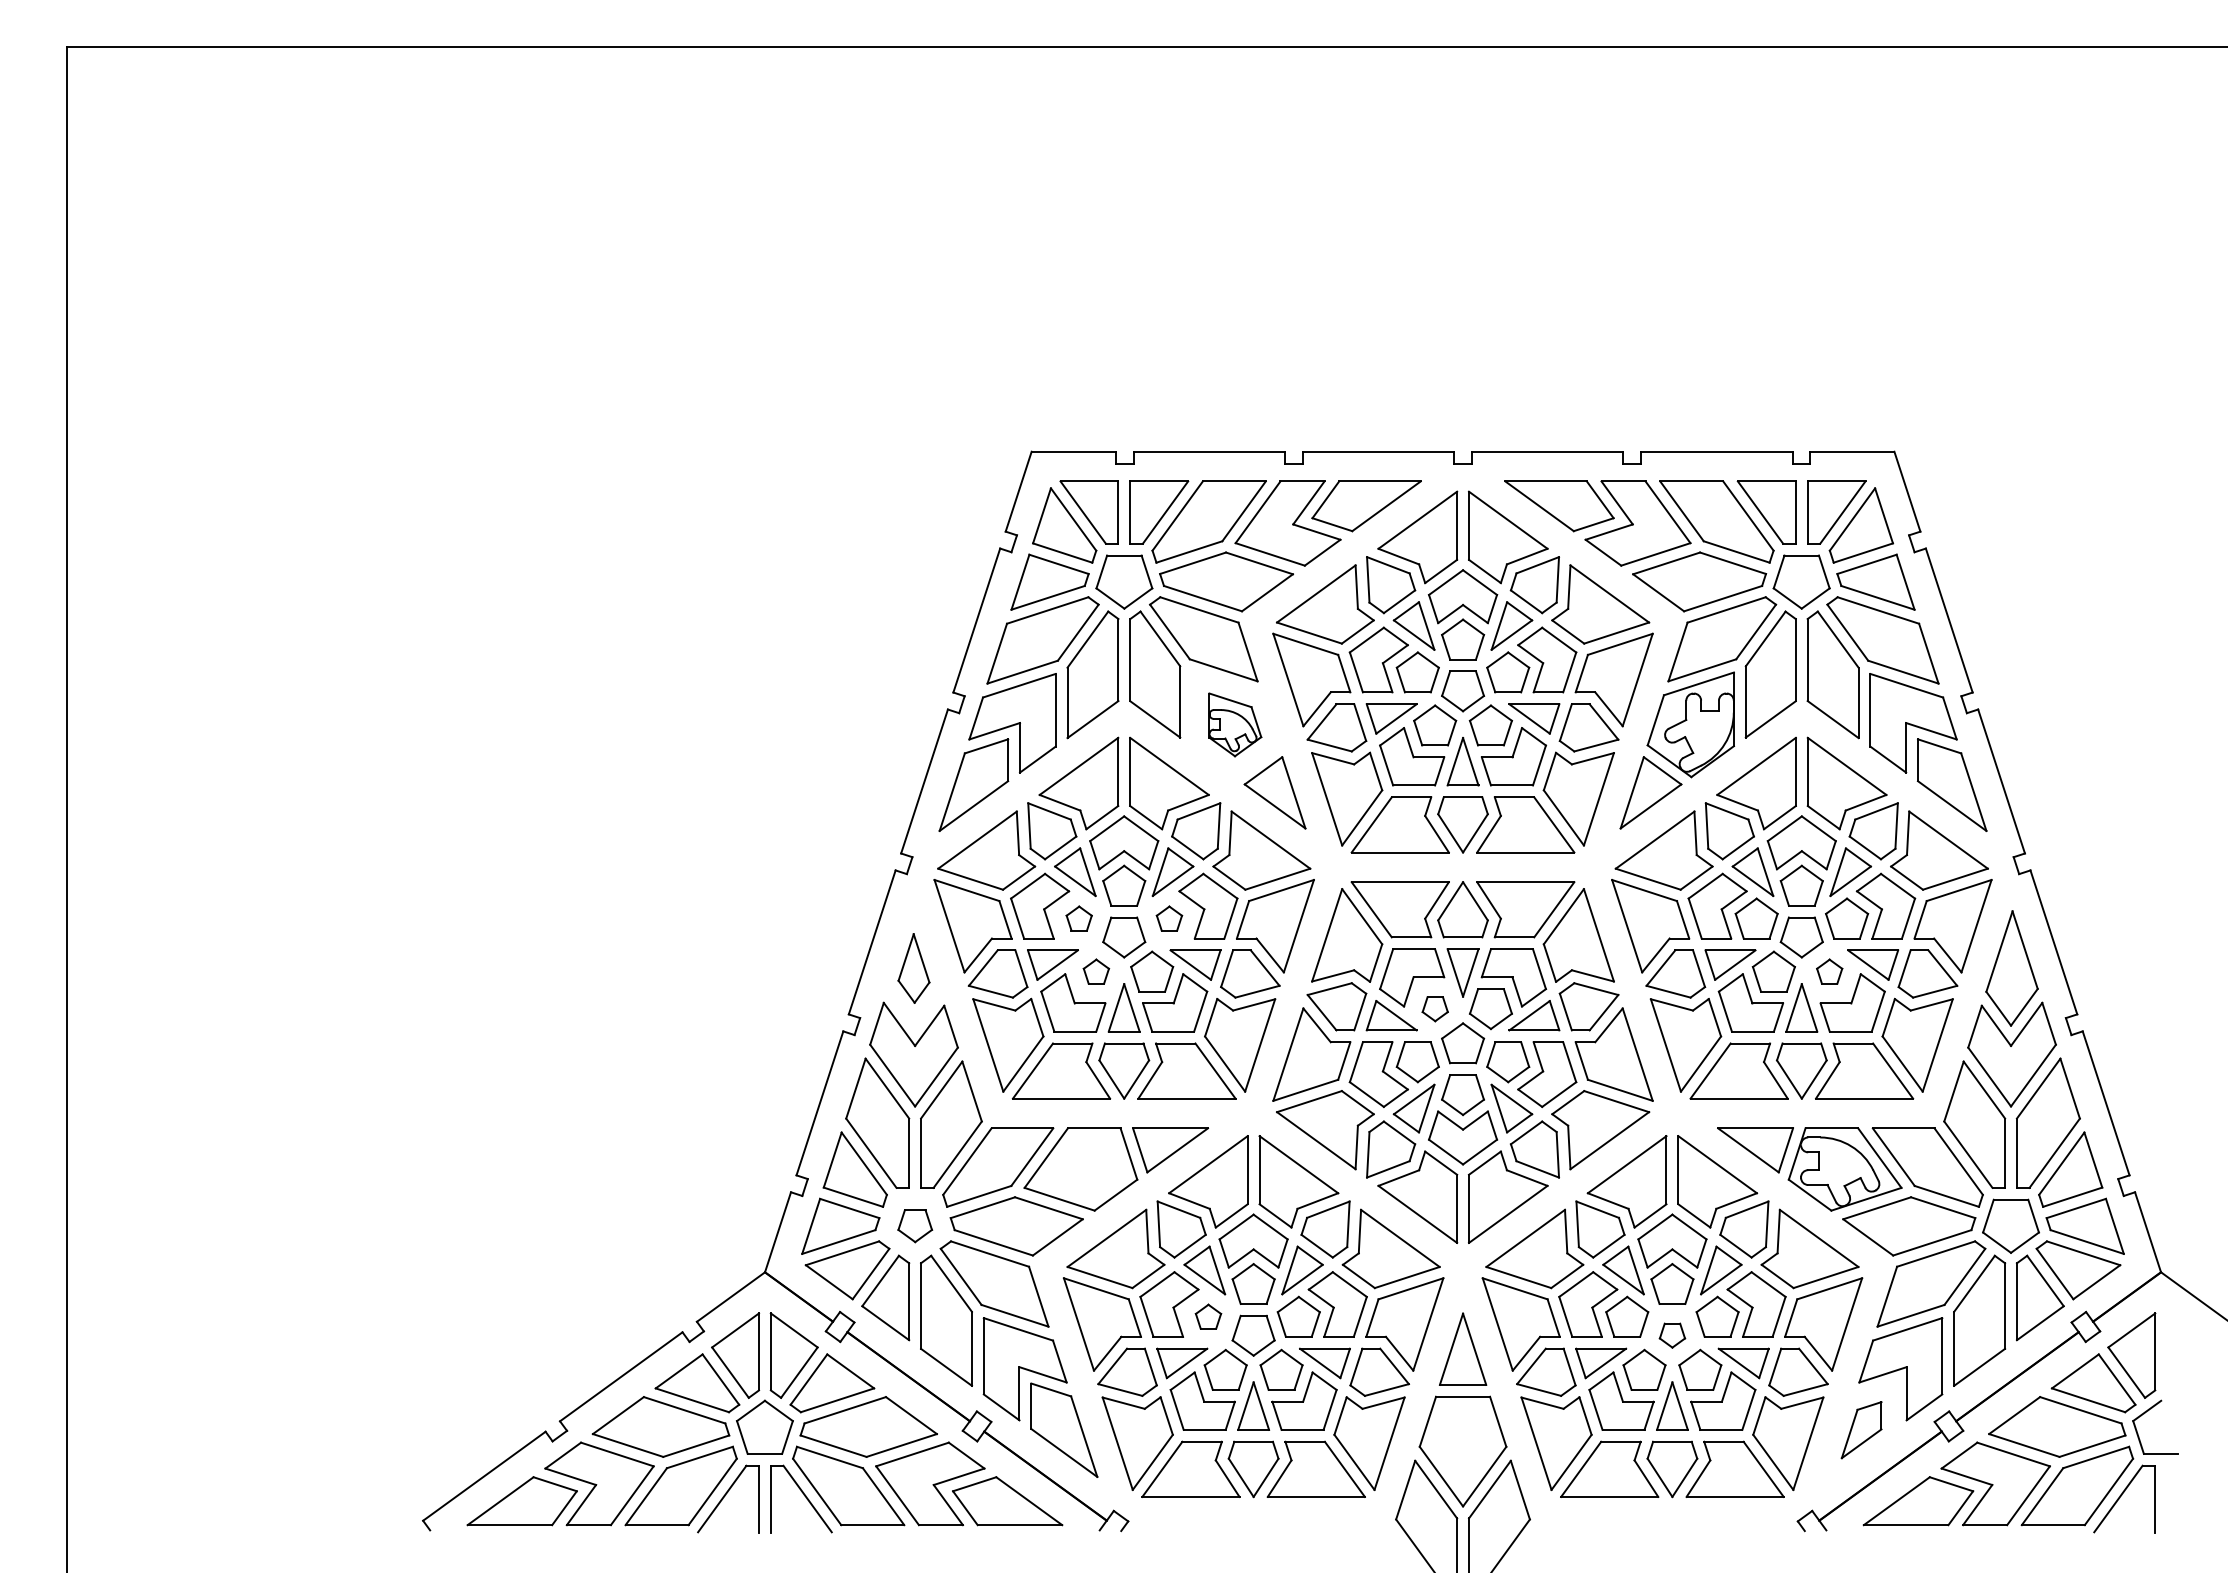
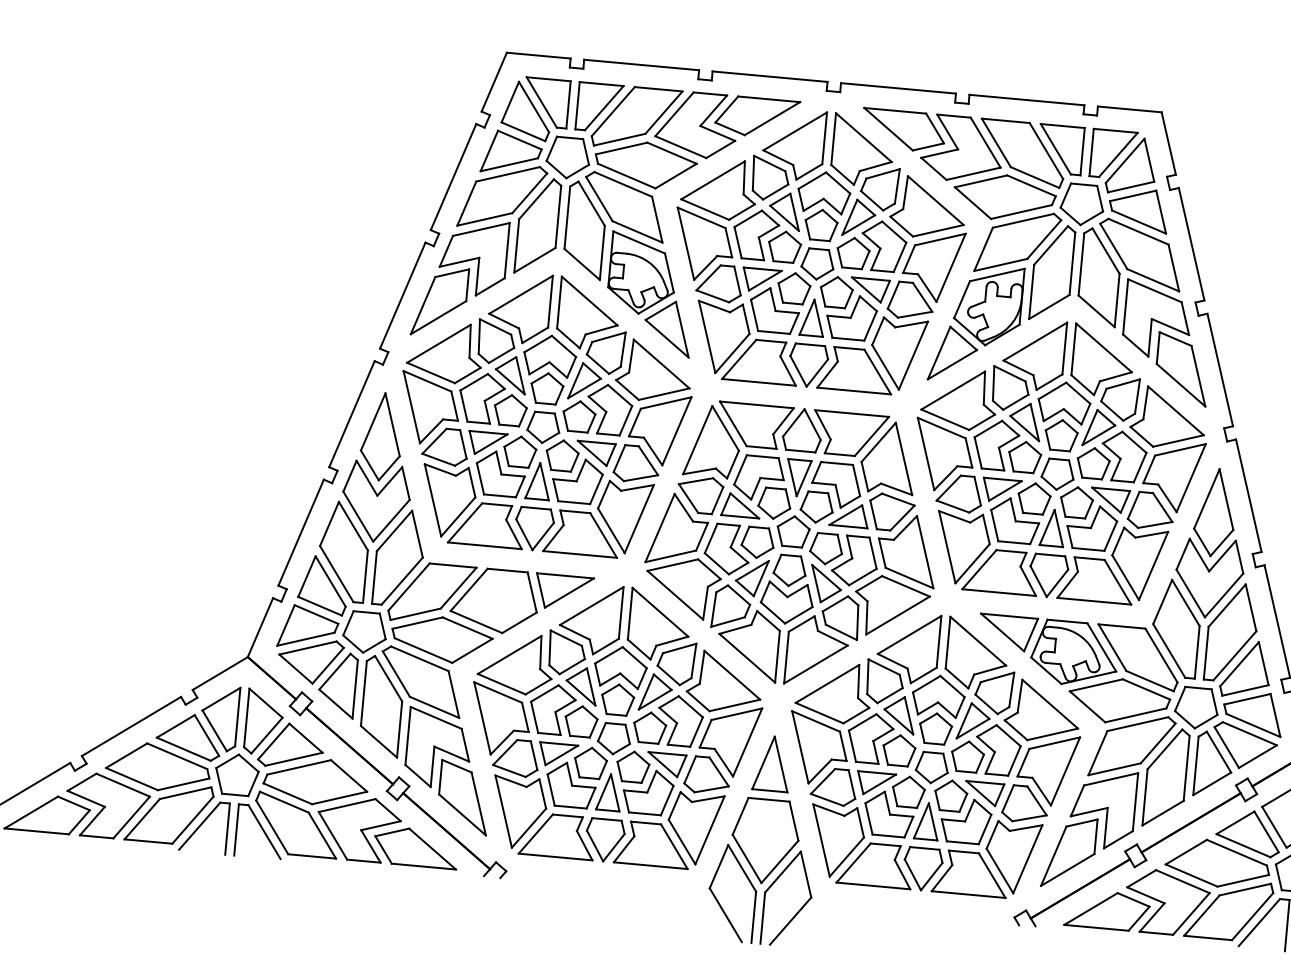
part: (1235, 724) -> (642, 273), size x1.67
part: (1079, 918) -> (510, 410), size x1.67
part: (1169, 918) -> (579, 416), size x1.67
part: (913, 968) -> (381, 436), size x1.67
part: (1096, 971) -> (520, 451), size x1.67
part: (1829, 971) -> (1076, 502), size x1.67
part: (1435, 1009) -> (774, 503), size x1.67
part: (915, 1225) -> (365, 631), size x1.67
part: (1208, 1316) -> (581, 721), size x1.67
part: (1672, 1335) -> (932, 767), size x1.67
part: (1861, 1429) -> (1069, 852), size x1.67

